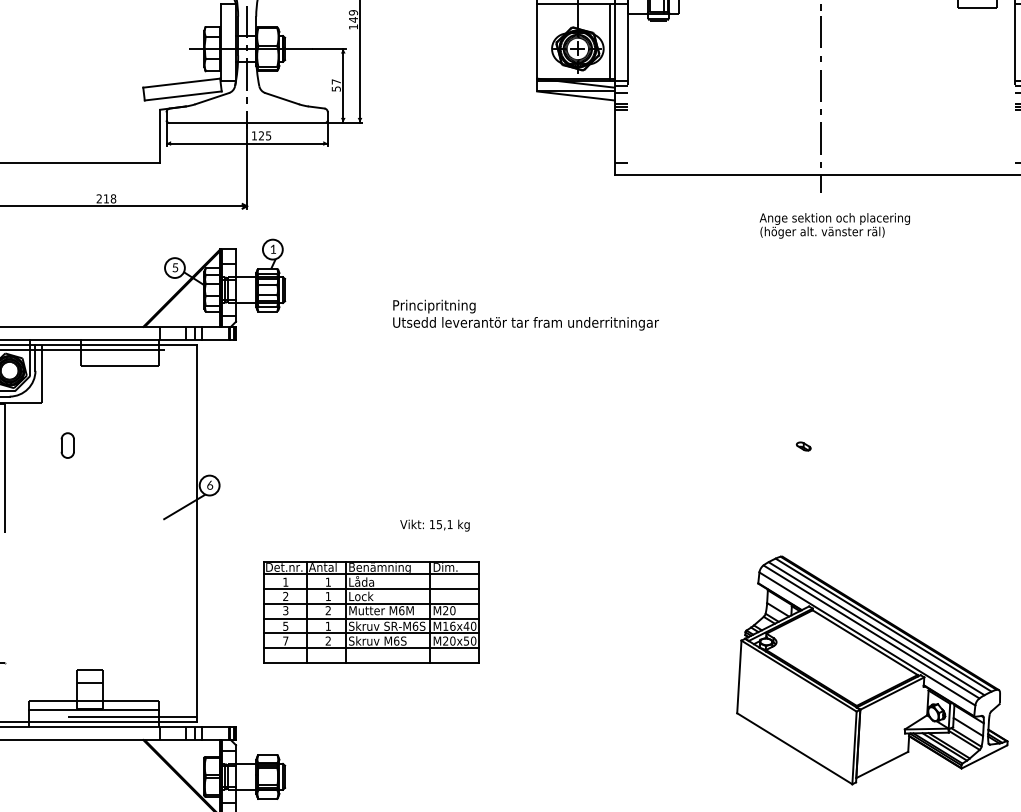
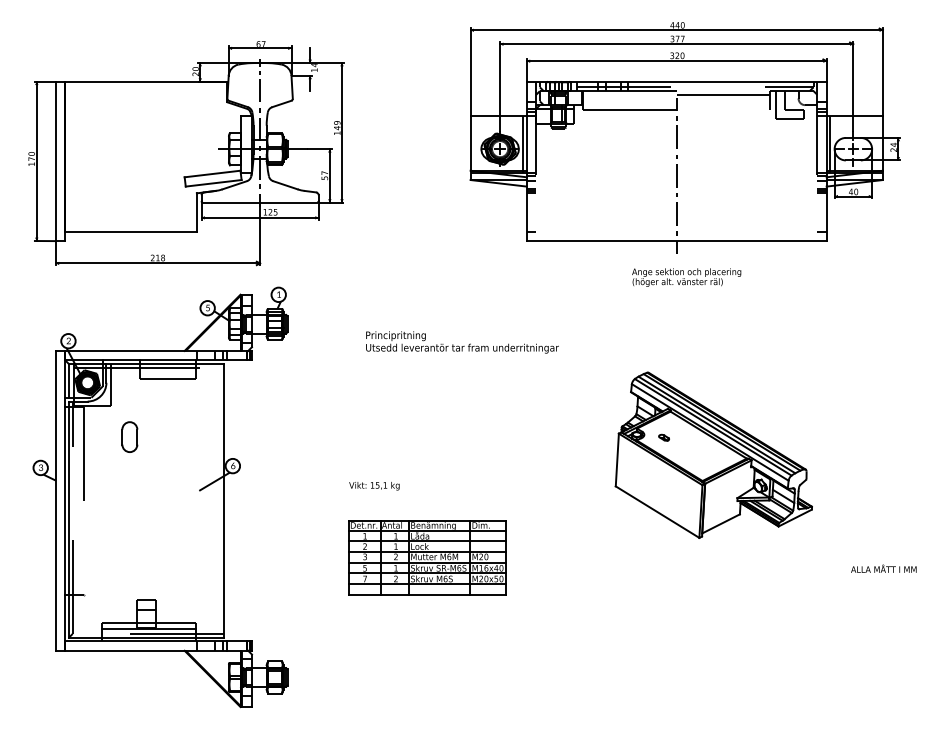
part: (67, 444) -> (129, 436), size x1.67
text: (435, 526) -> (374, 486), moved
part: (371, 611) -> (427, 557), moved
part: (871, 669) -> (713, 454), moved

